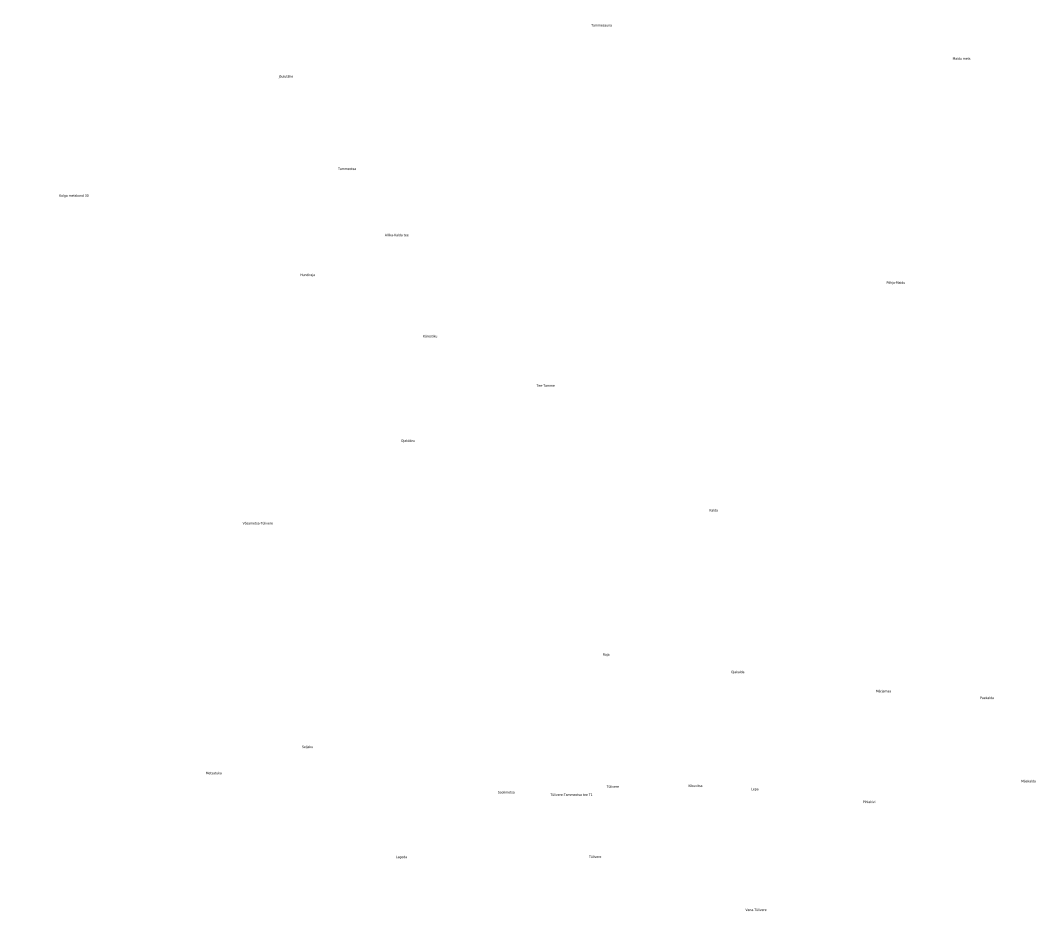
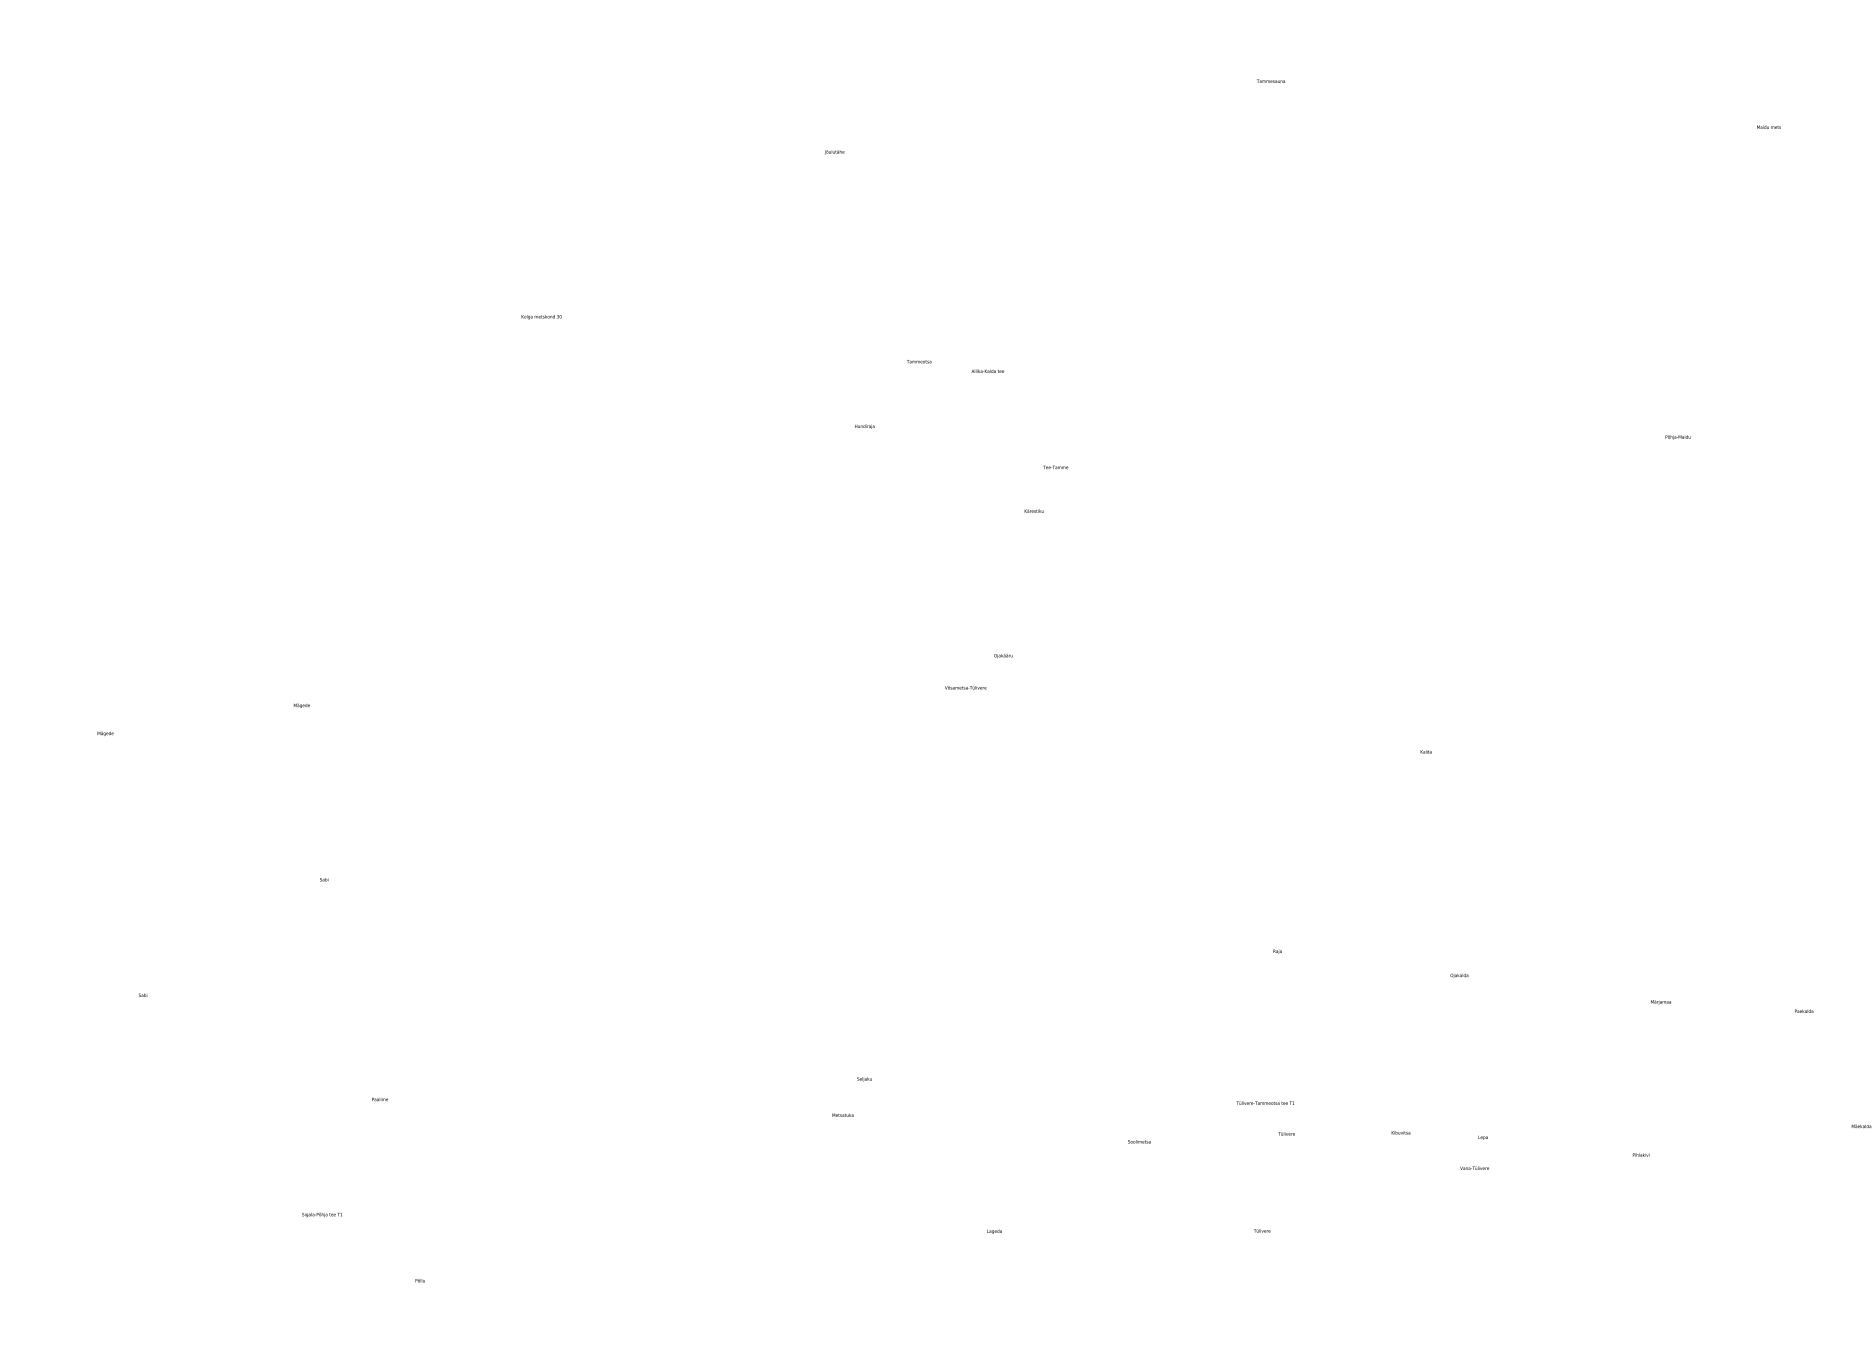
text: (347, 168) -> (919, 361), moved
text: (545, 385) -> (1055, 467), moved
text: (257, 523) -> (965, 687), moved
text: (213, 772) -> (842, 1114), moved
text: (571, 794) -> (1265, 1102), moved
text: (755, 909) -> (1474, 1167), moved

